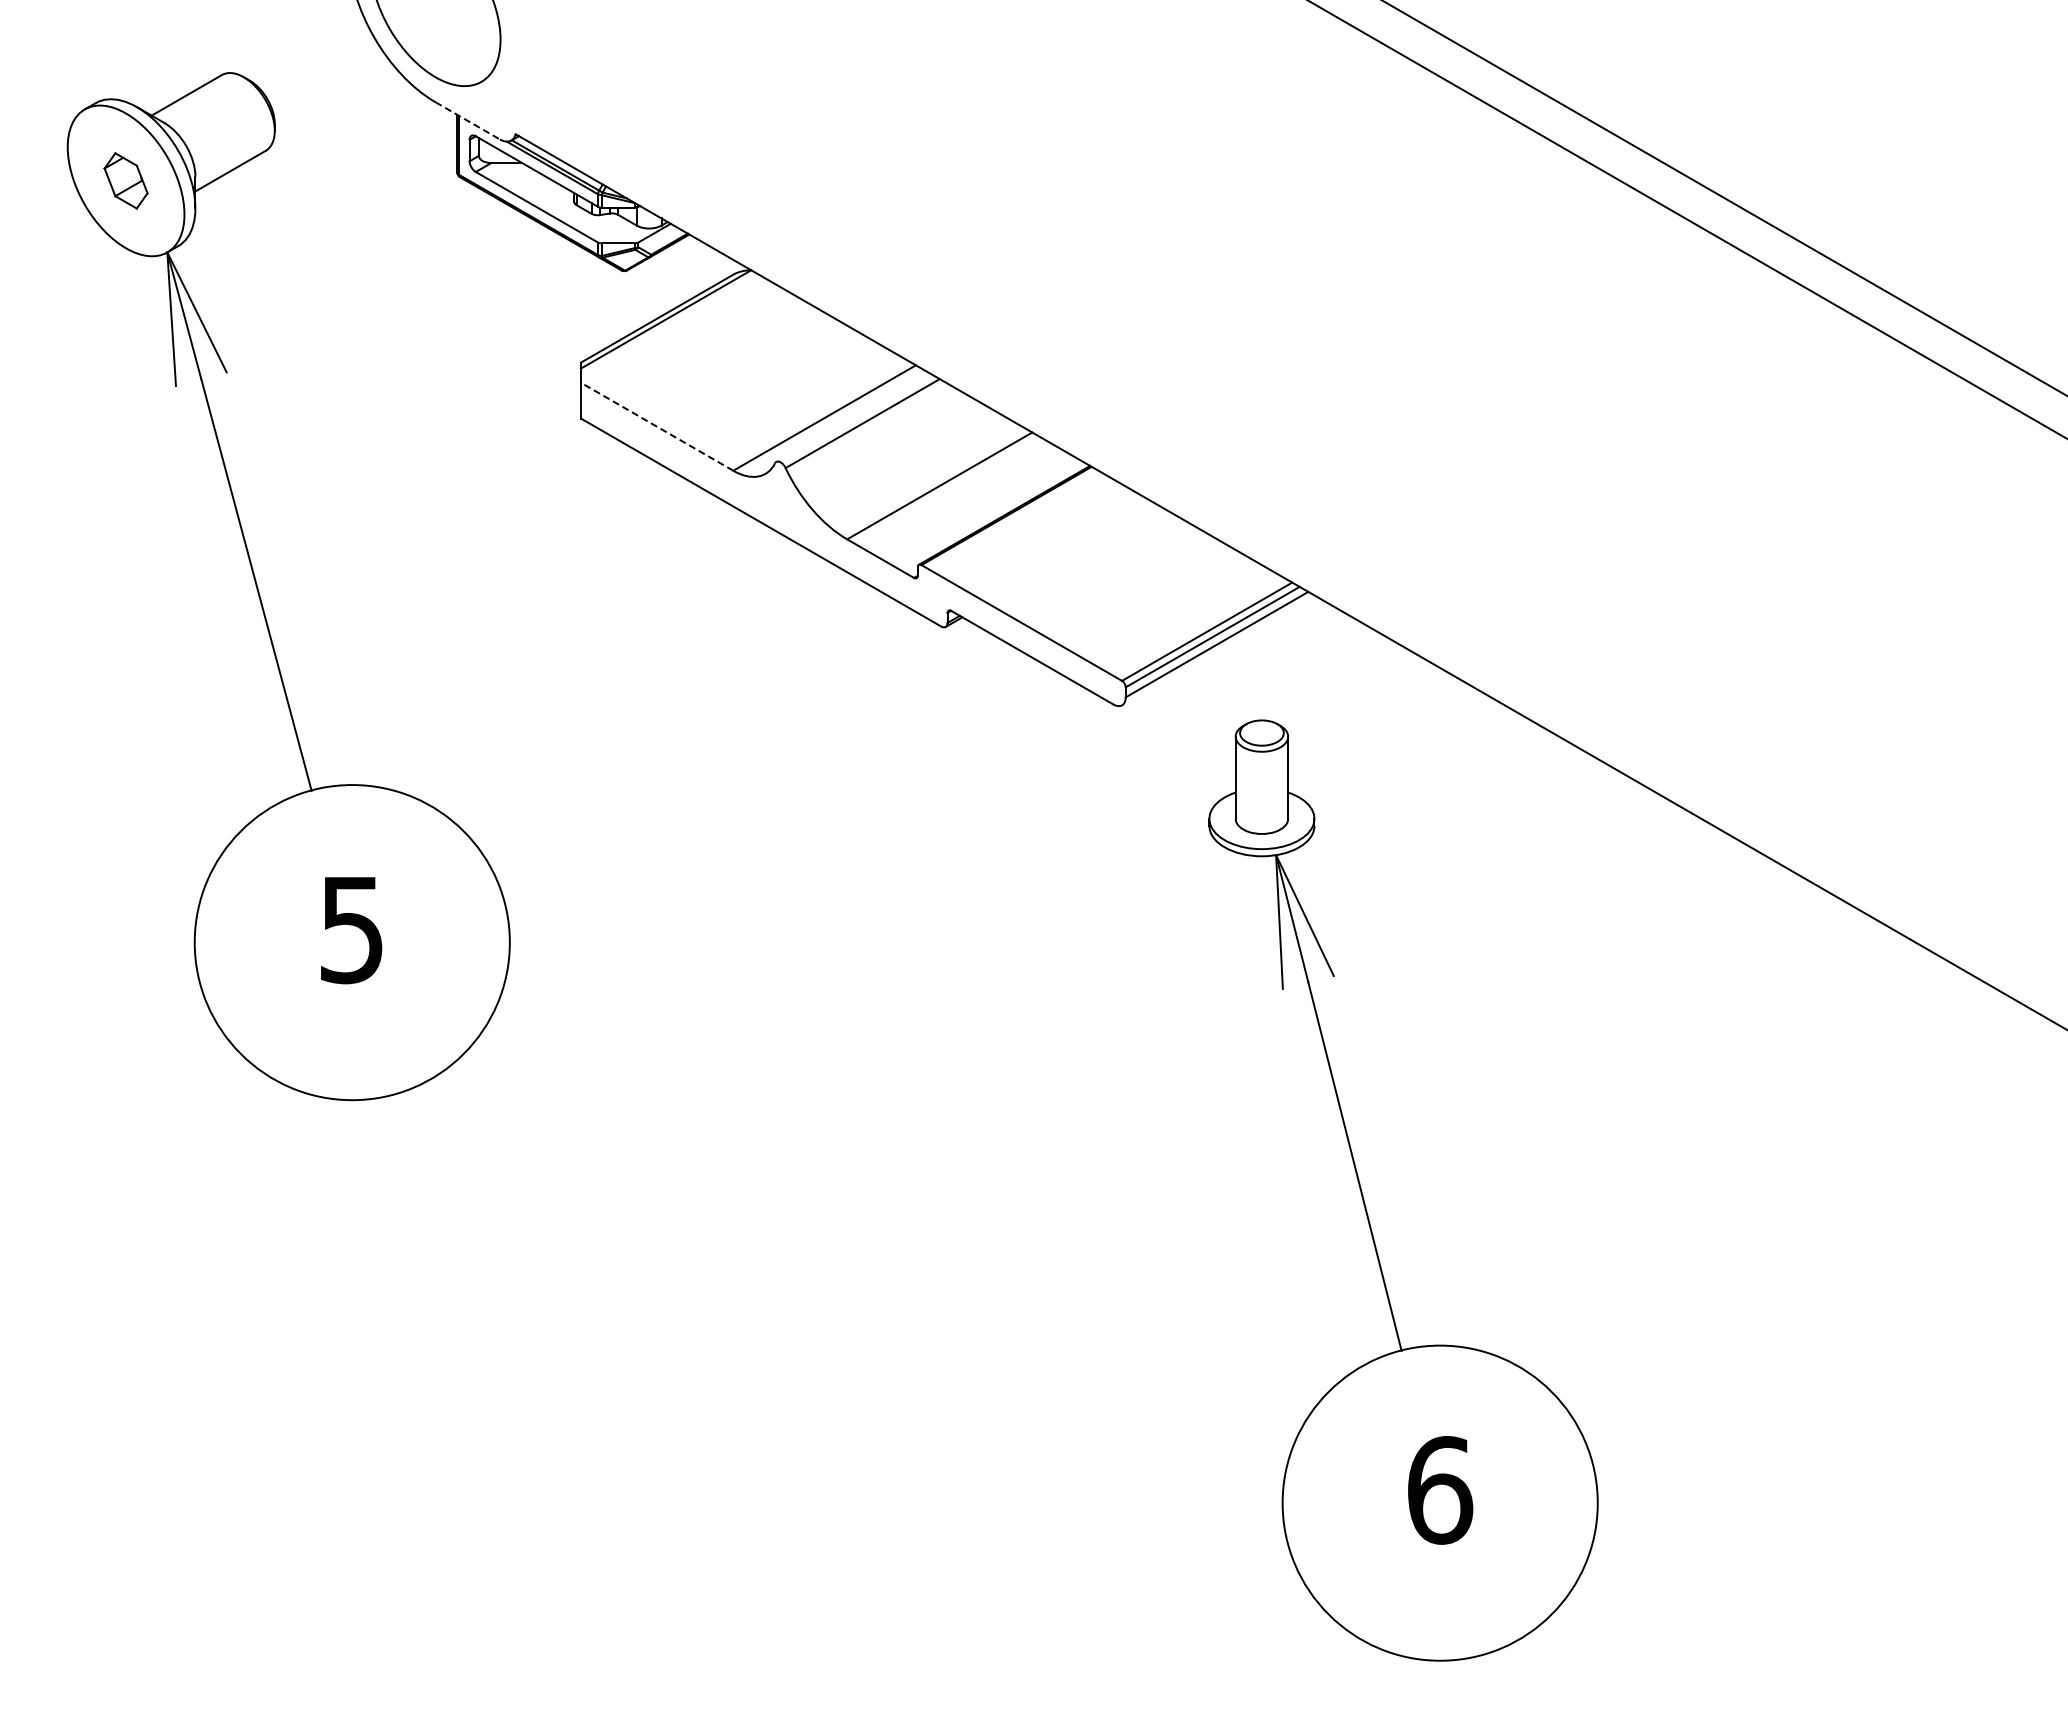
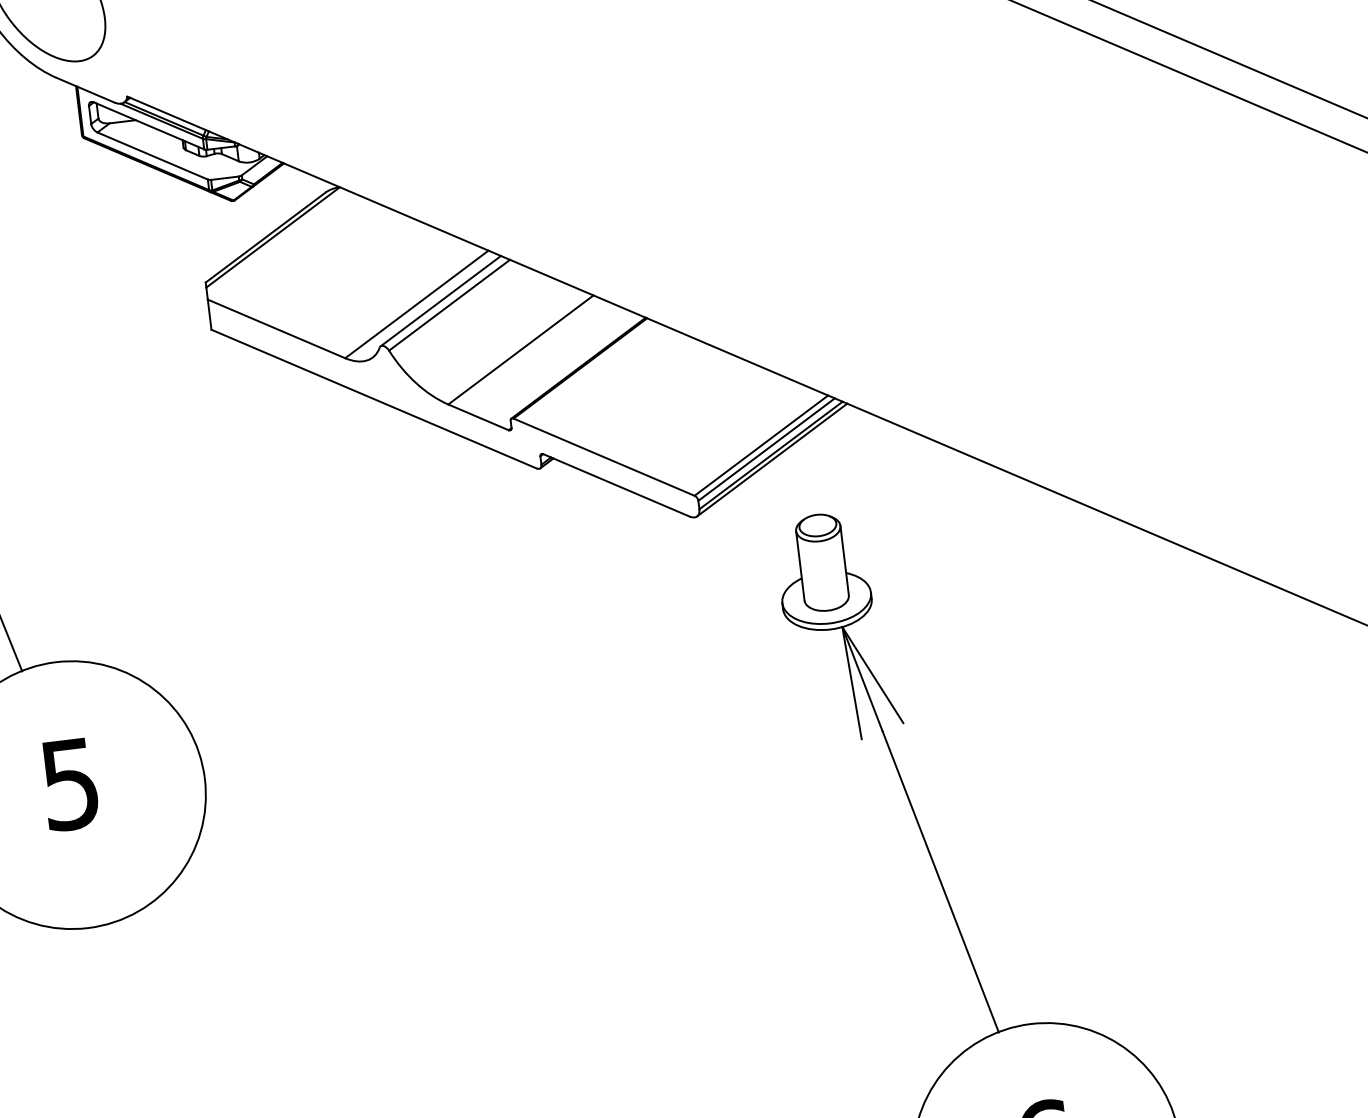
line: (468, 121) -> (86, 90), dashed -> solid
line: (852, 417) -> (440, 301), added
line: (657, 426) -> (276, 328), dashed -> solid
line: (1217, 649) -> (771, 459), added

